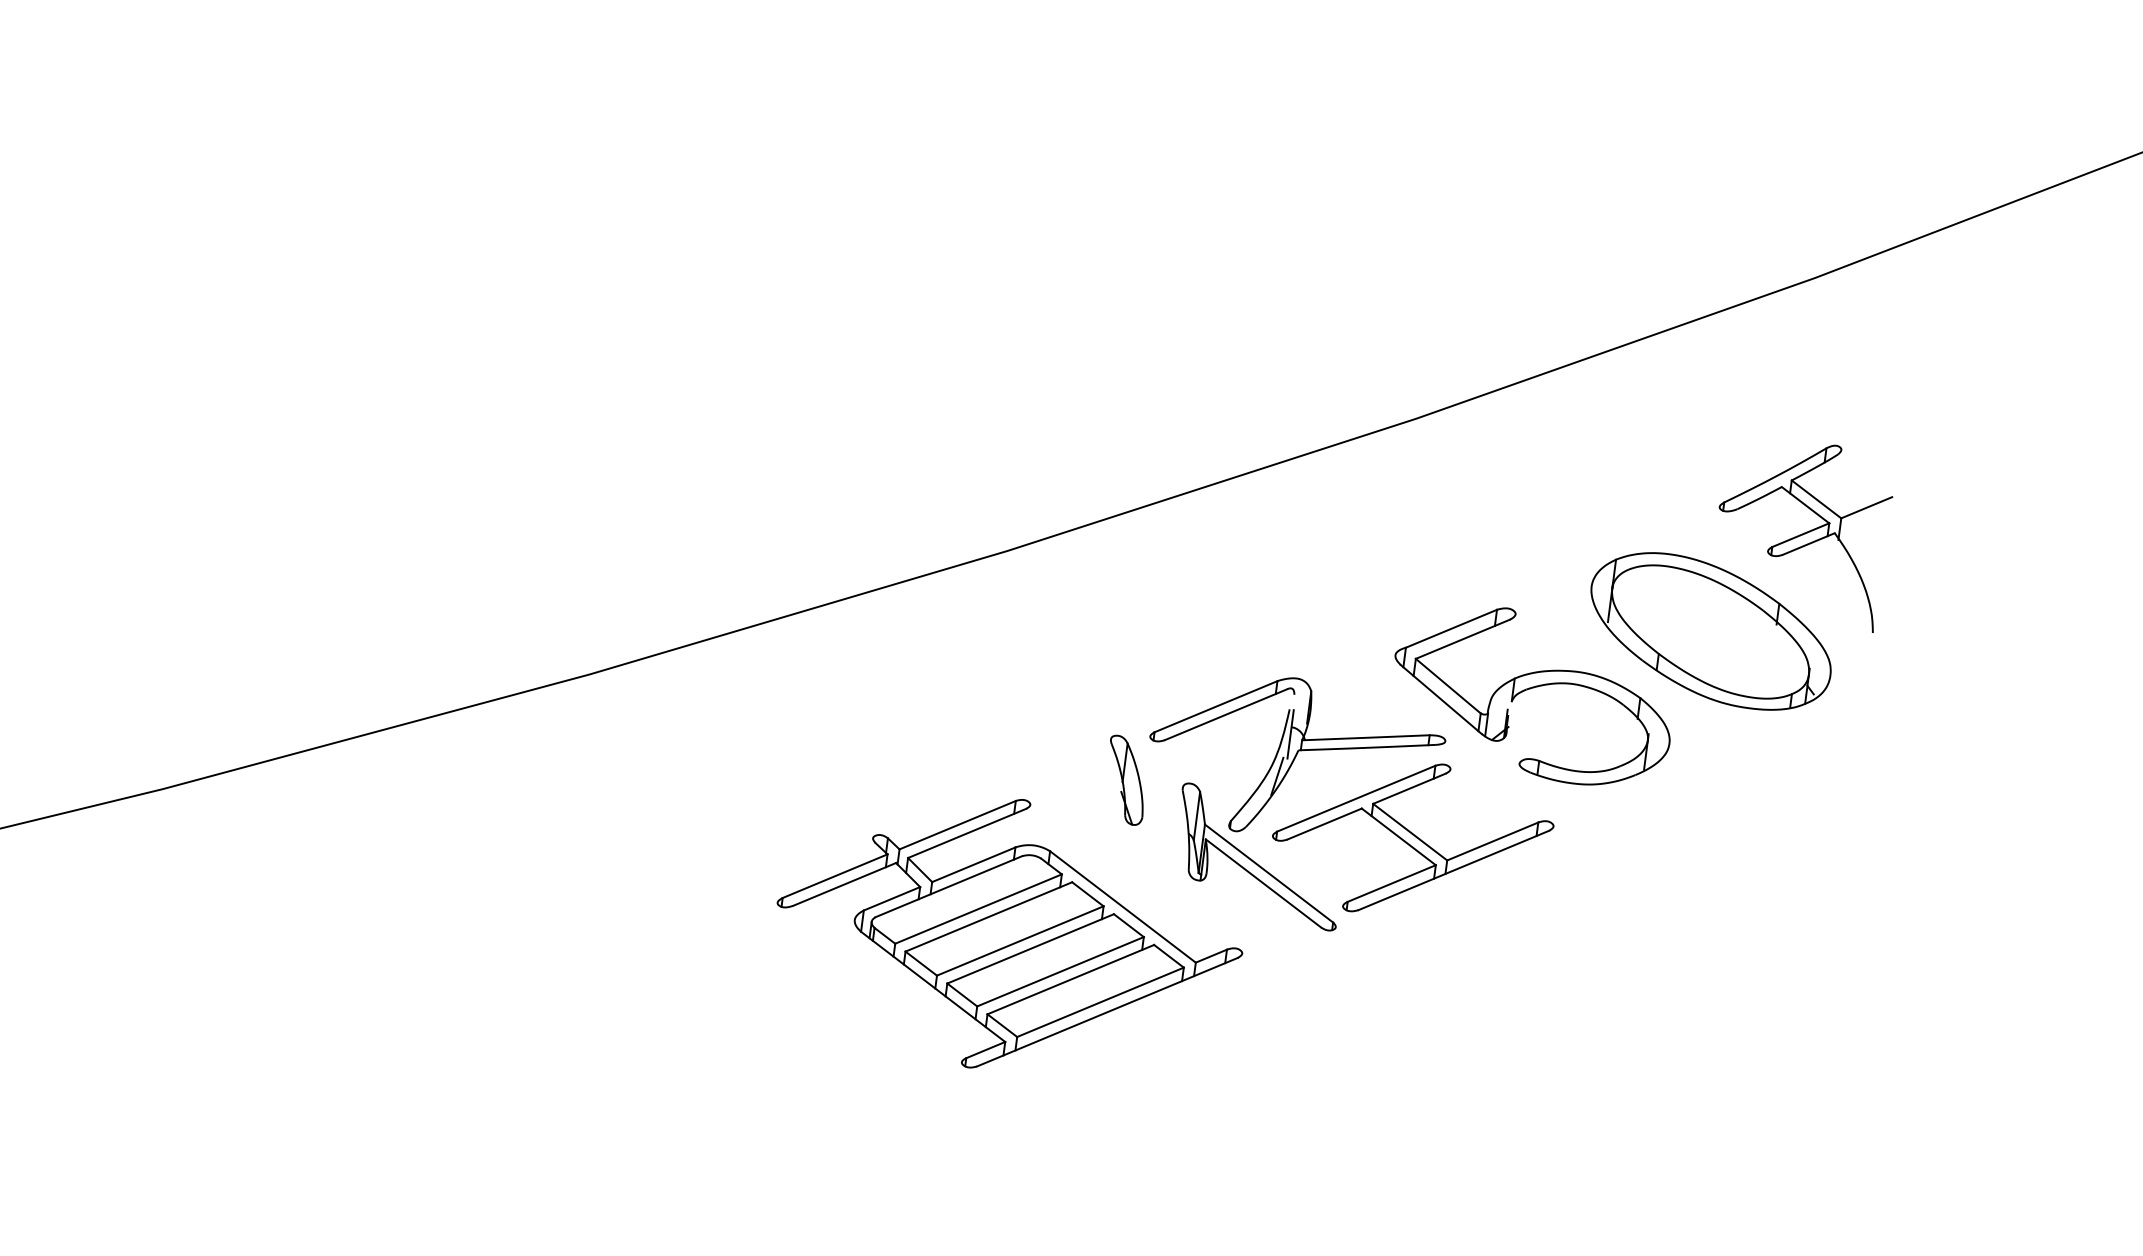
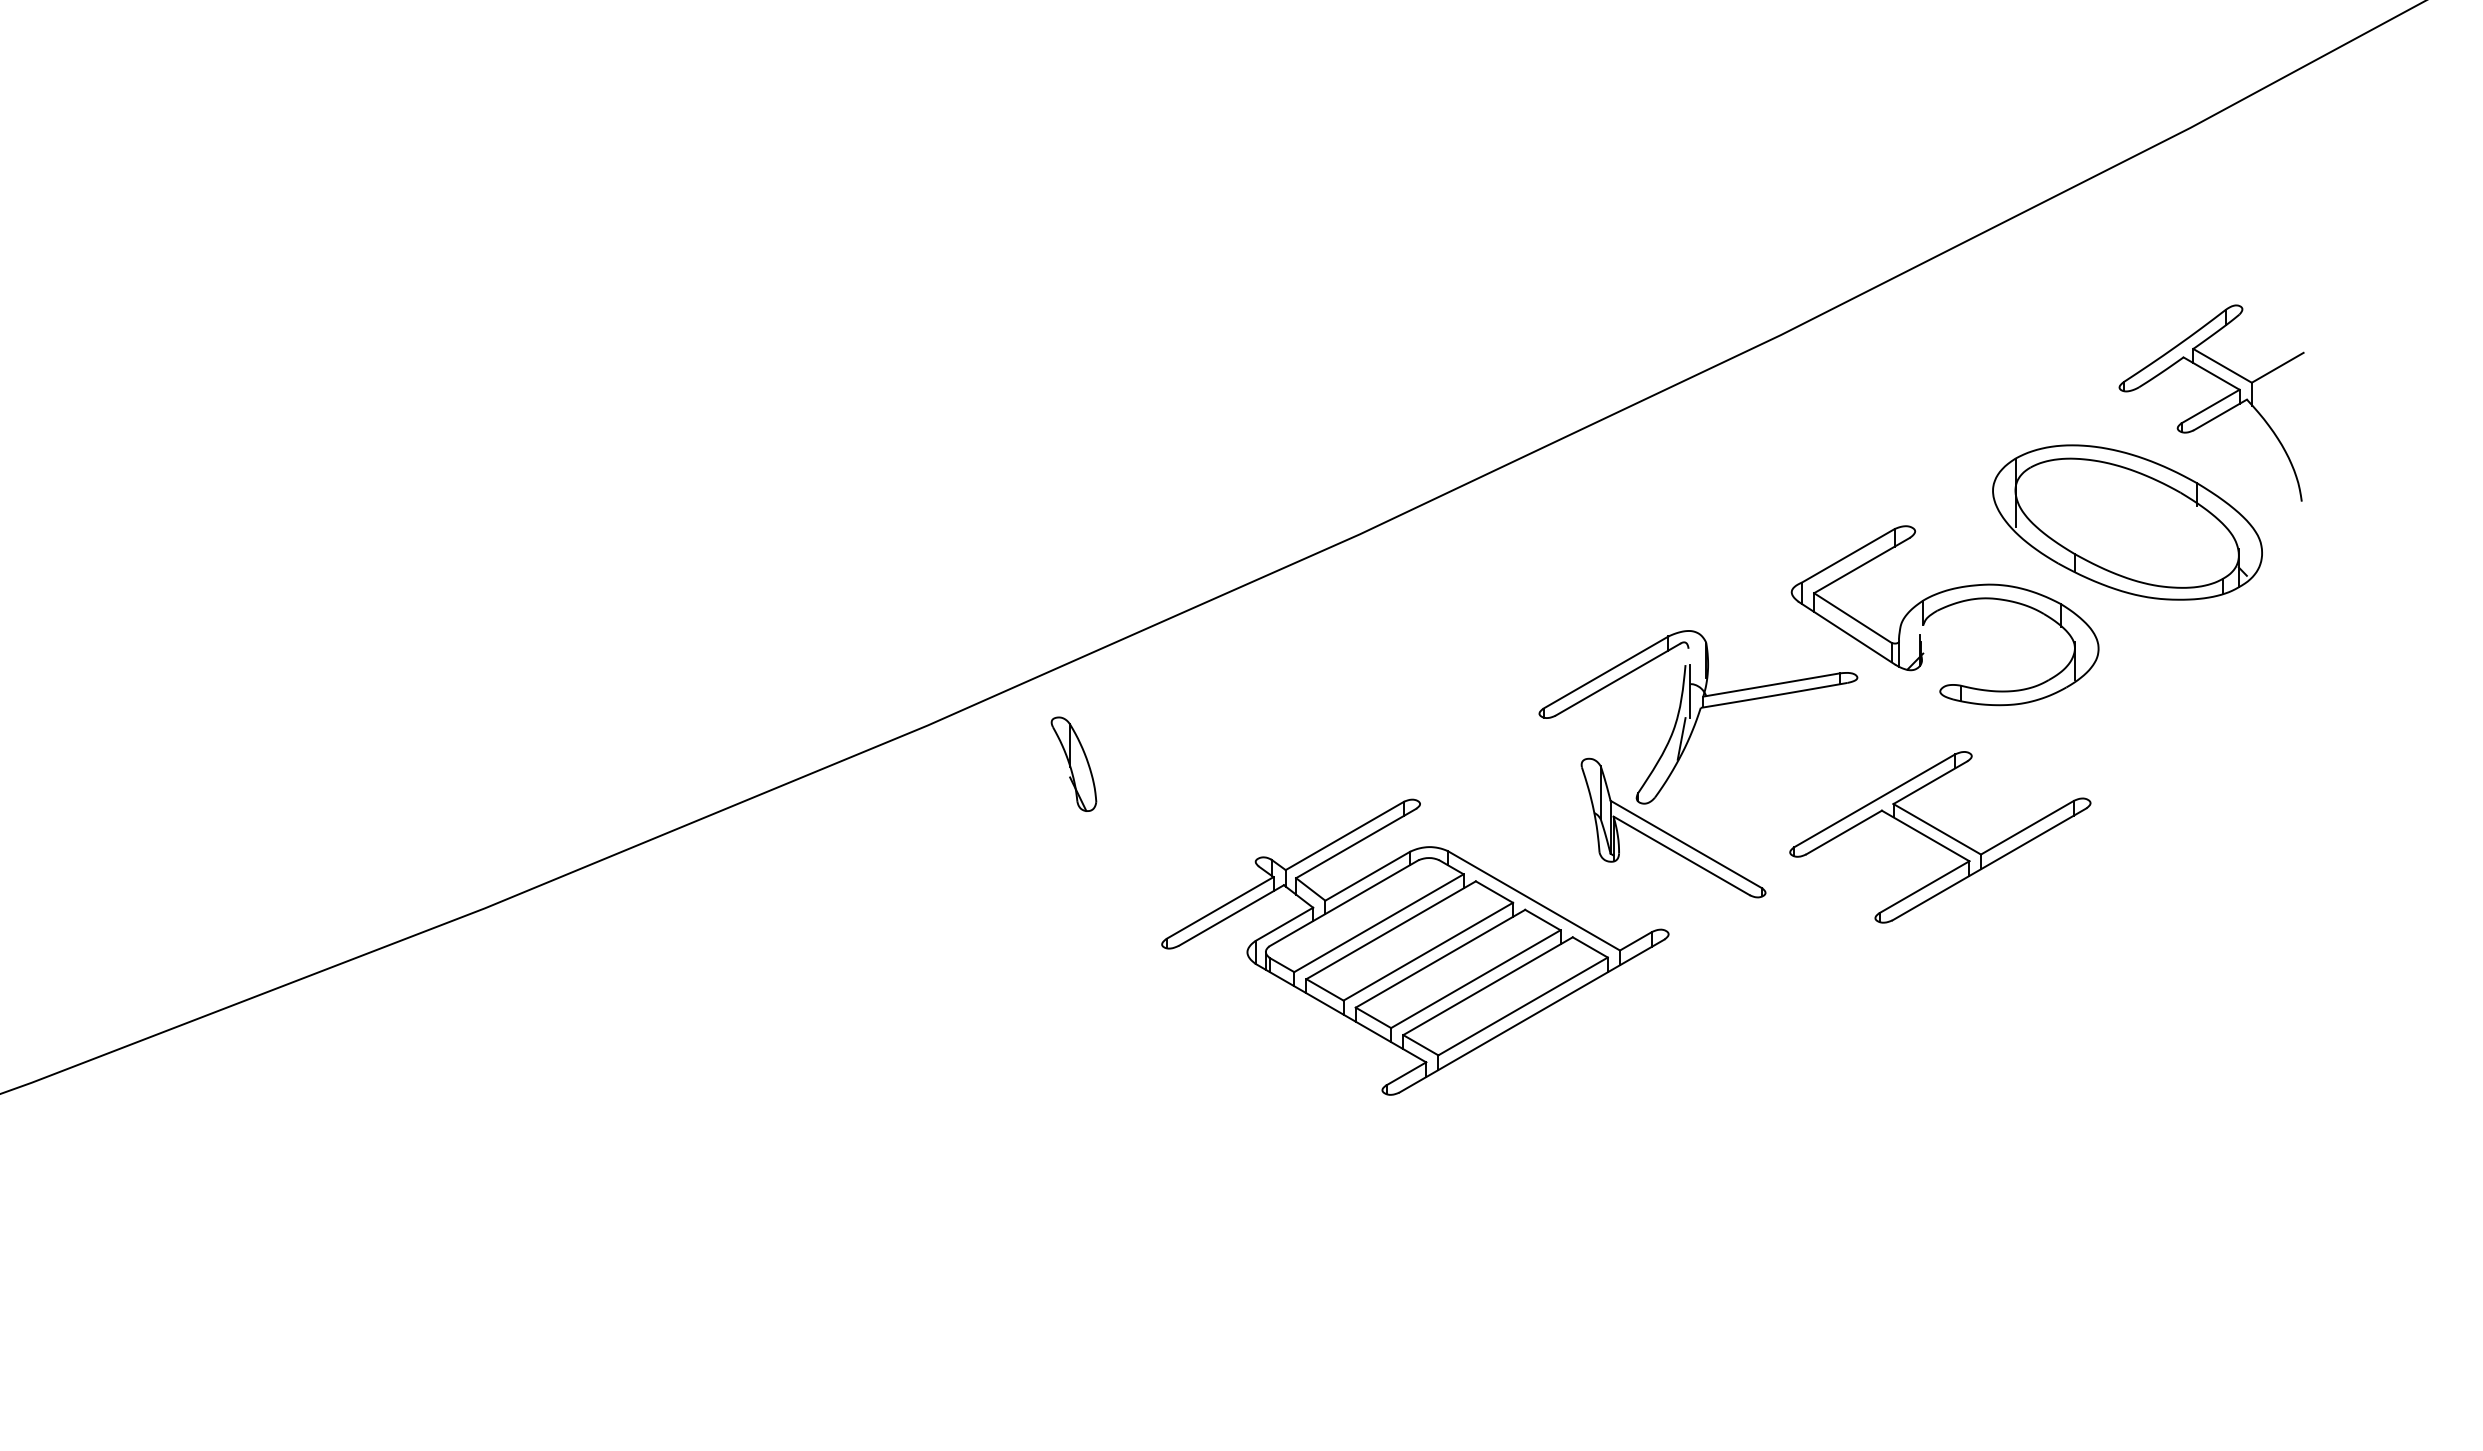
part: (1126, 779) -> (1073, 763), moved
part: (1412, 840) -> (1940, 837), moved

